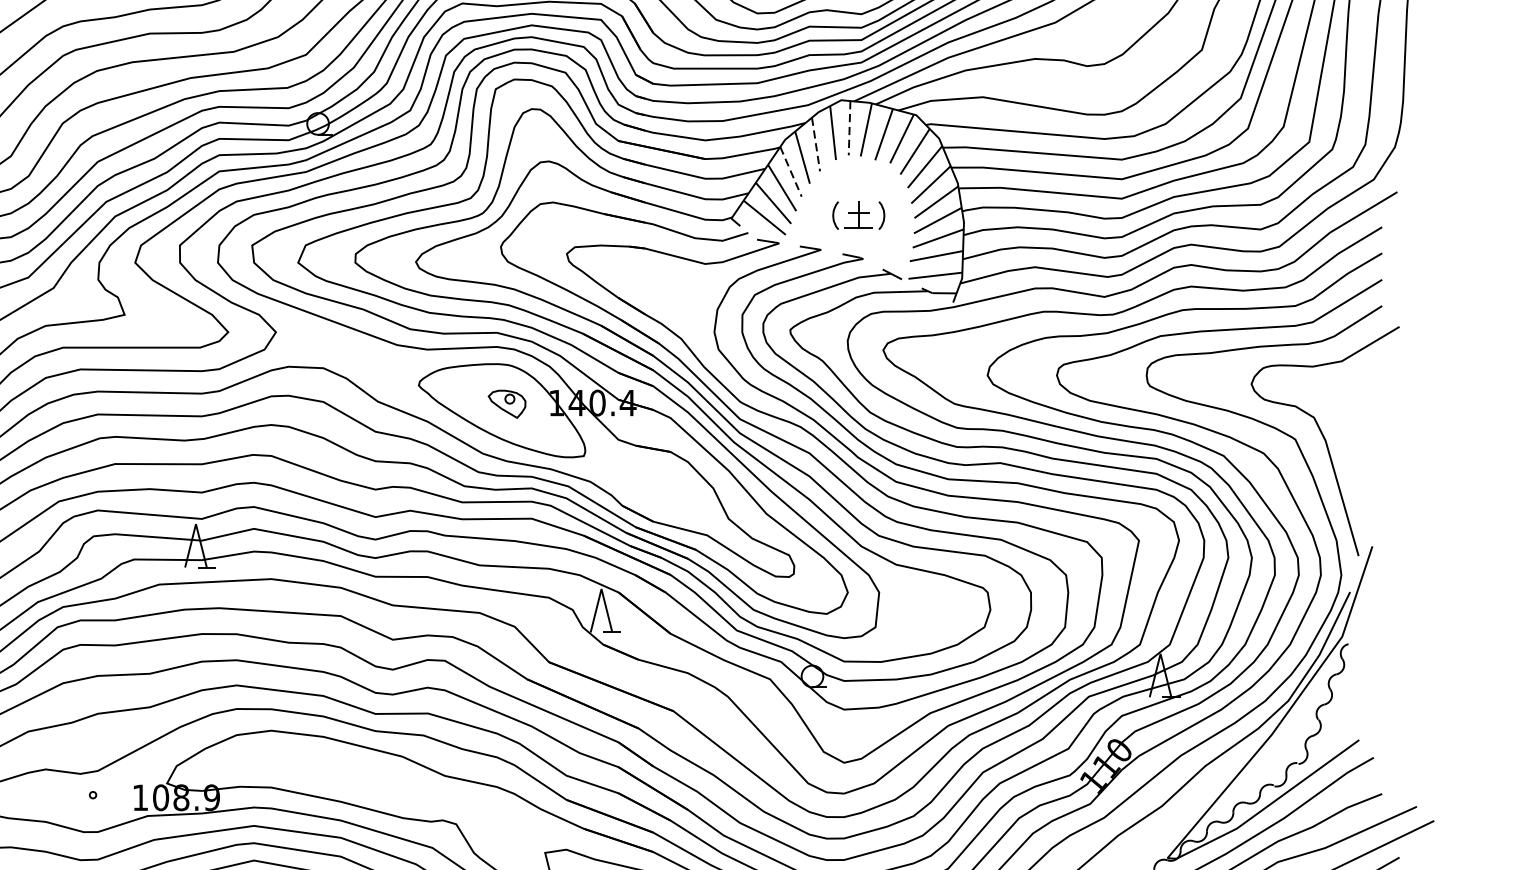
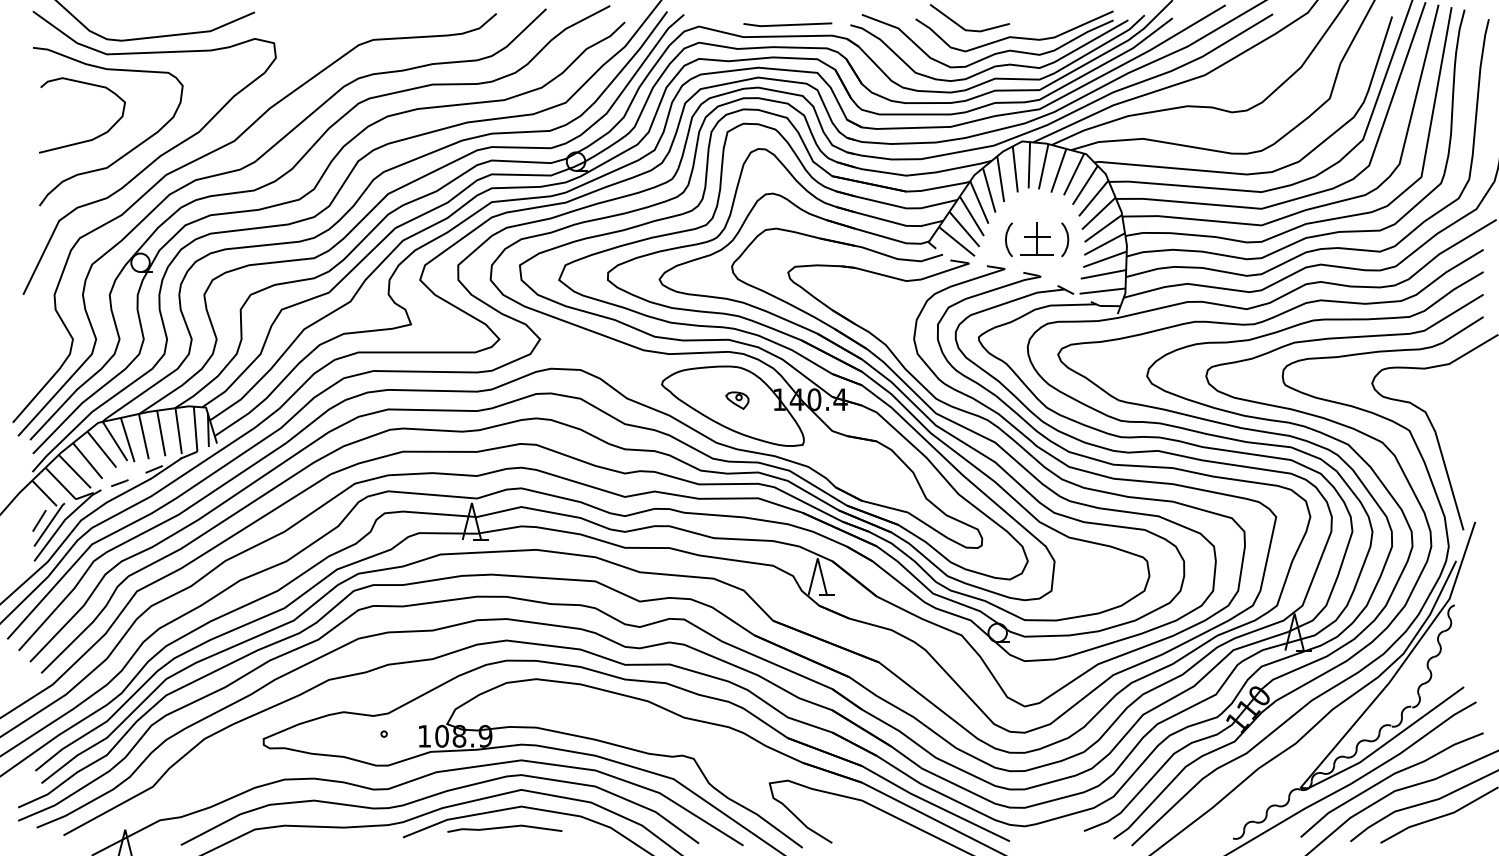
line: (849, 128) -> (1029, 165), dashed -> solid
line: (815, 144) -> (1000, 179), dashed -> solid
line: (791, 171) -> (979, 202), dashed -> solid
part: (859, 215) -> (1037, 239), size x1.43
part: (507, 403) -> (737, 400), size x0.71

